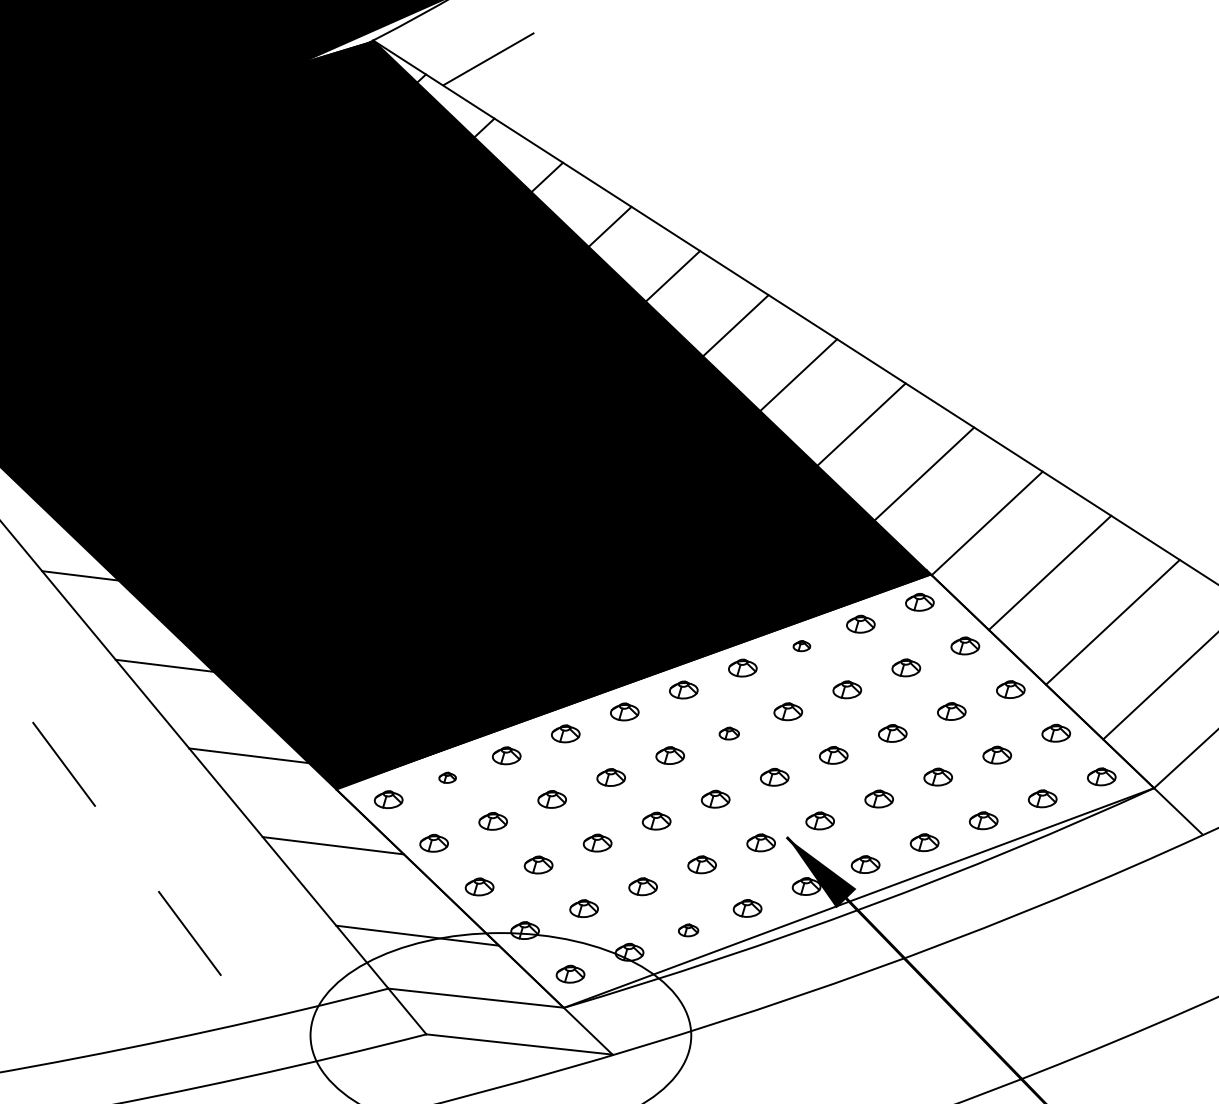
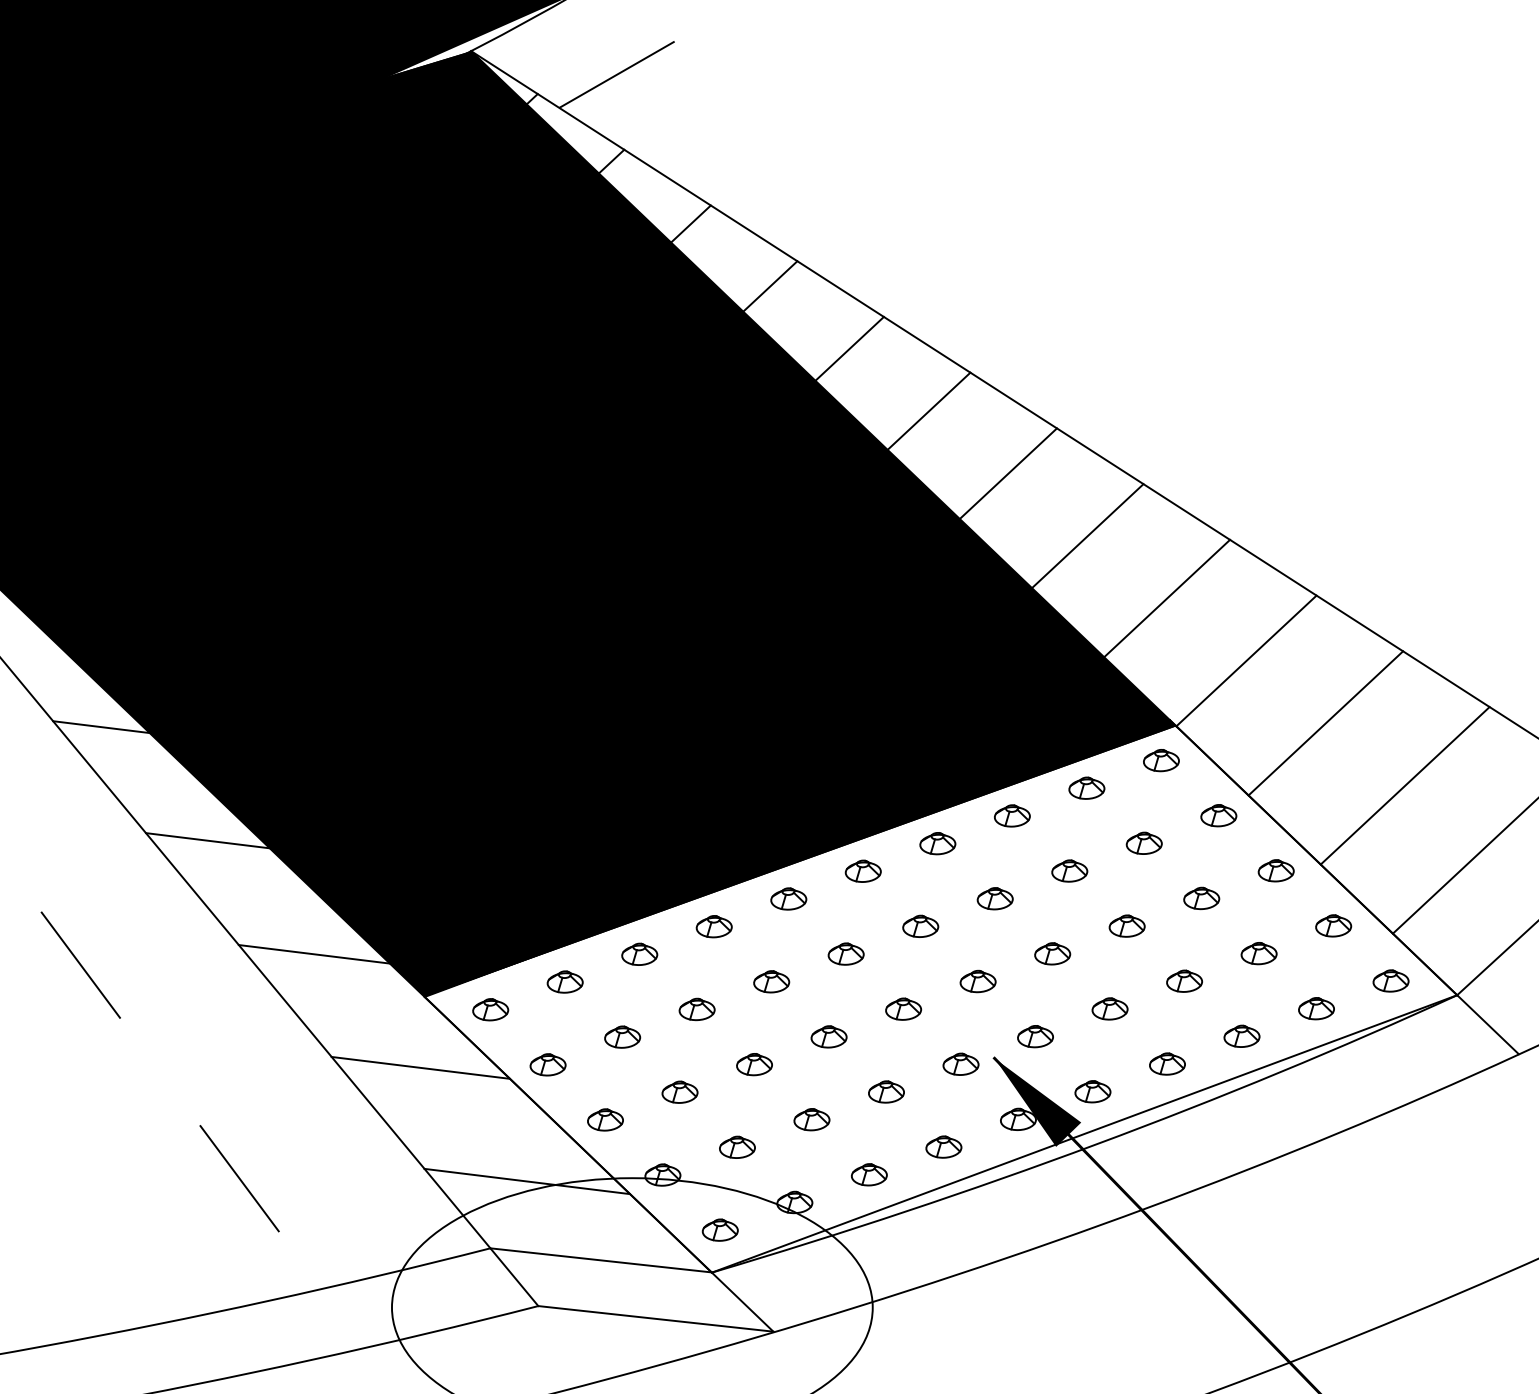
part: (801, 645) -> (1011, 815), size x1.67
part: (729, 733) -> (921, 926), size x1.43
part: (447, 777) -> (564, 981), size x1.67
part: (688, 930) -> (869, 1174), size x1.43

